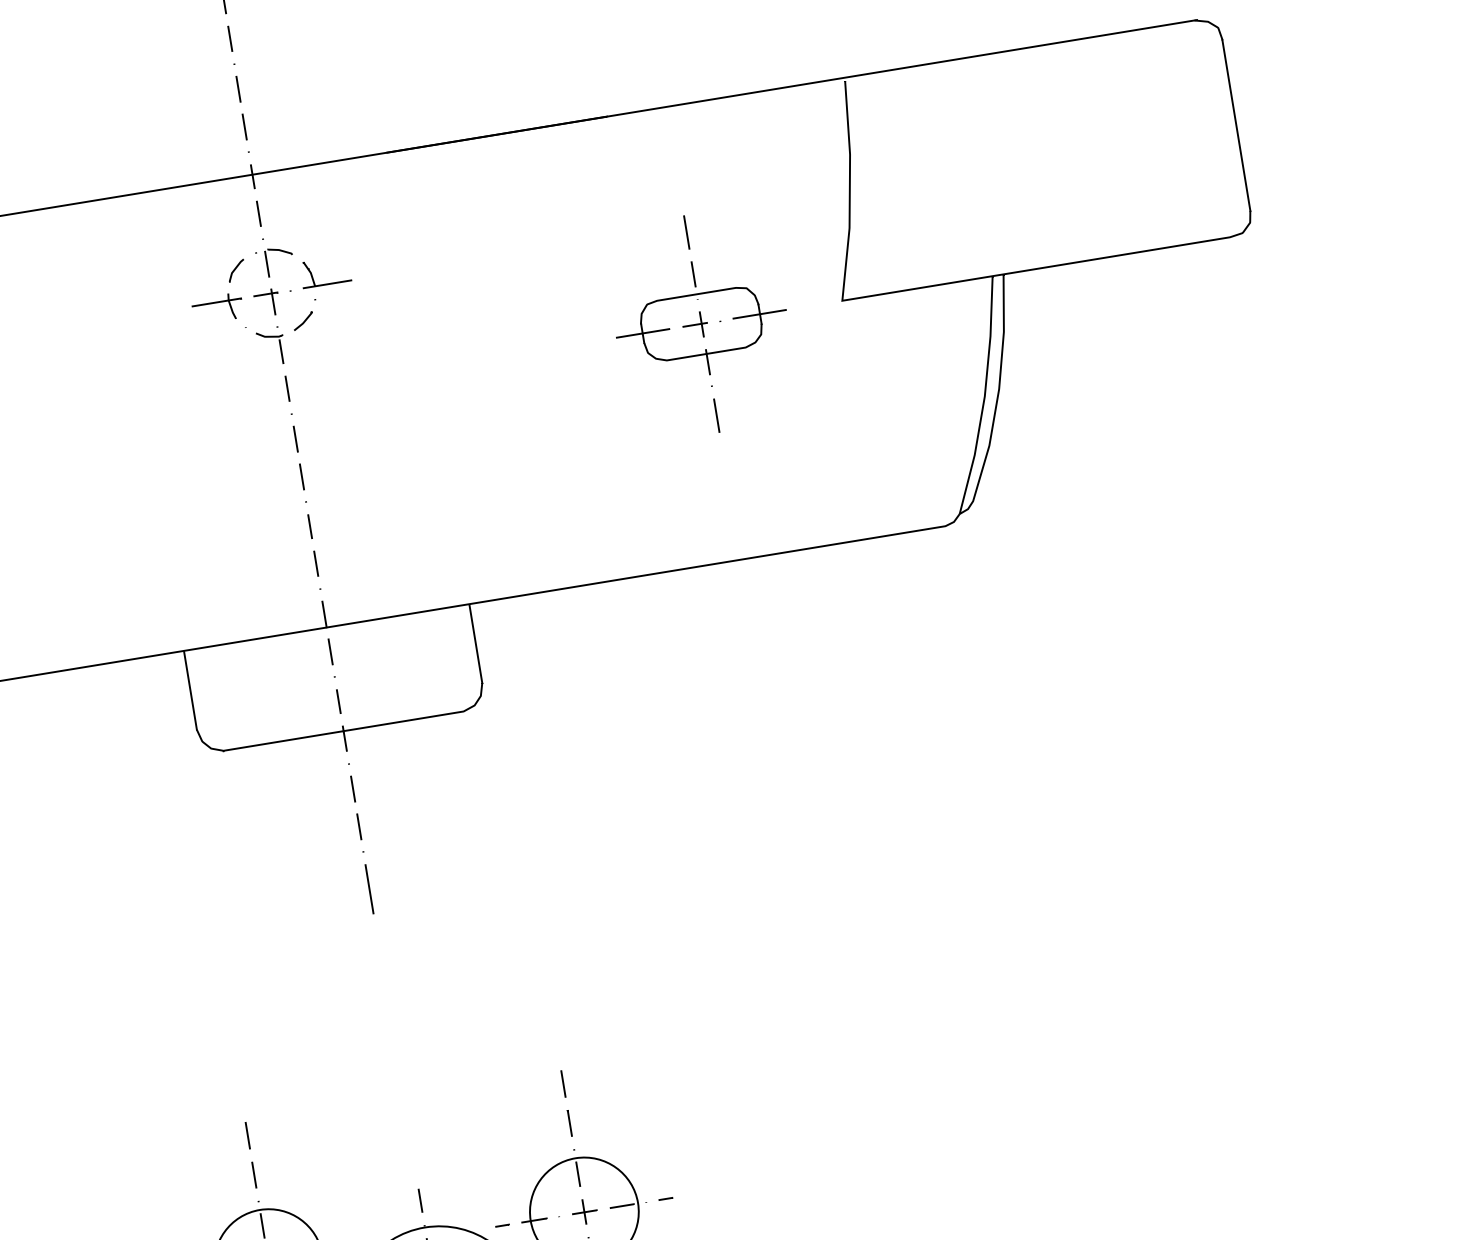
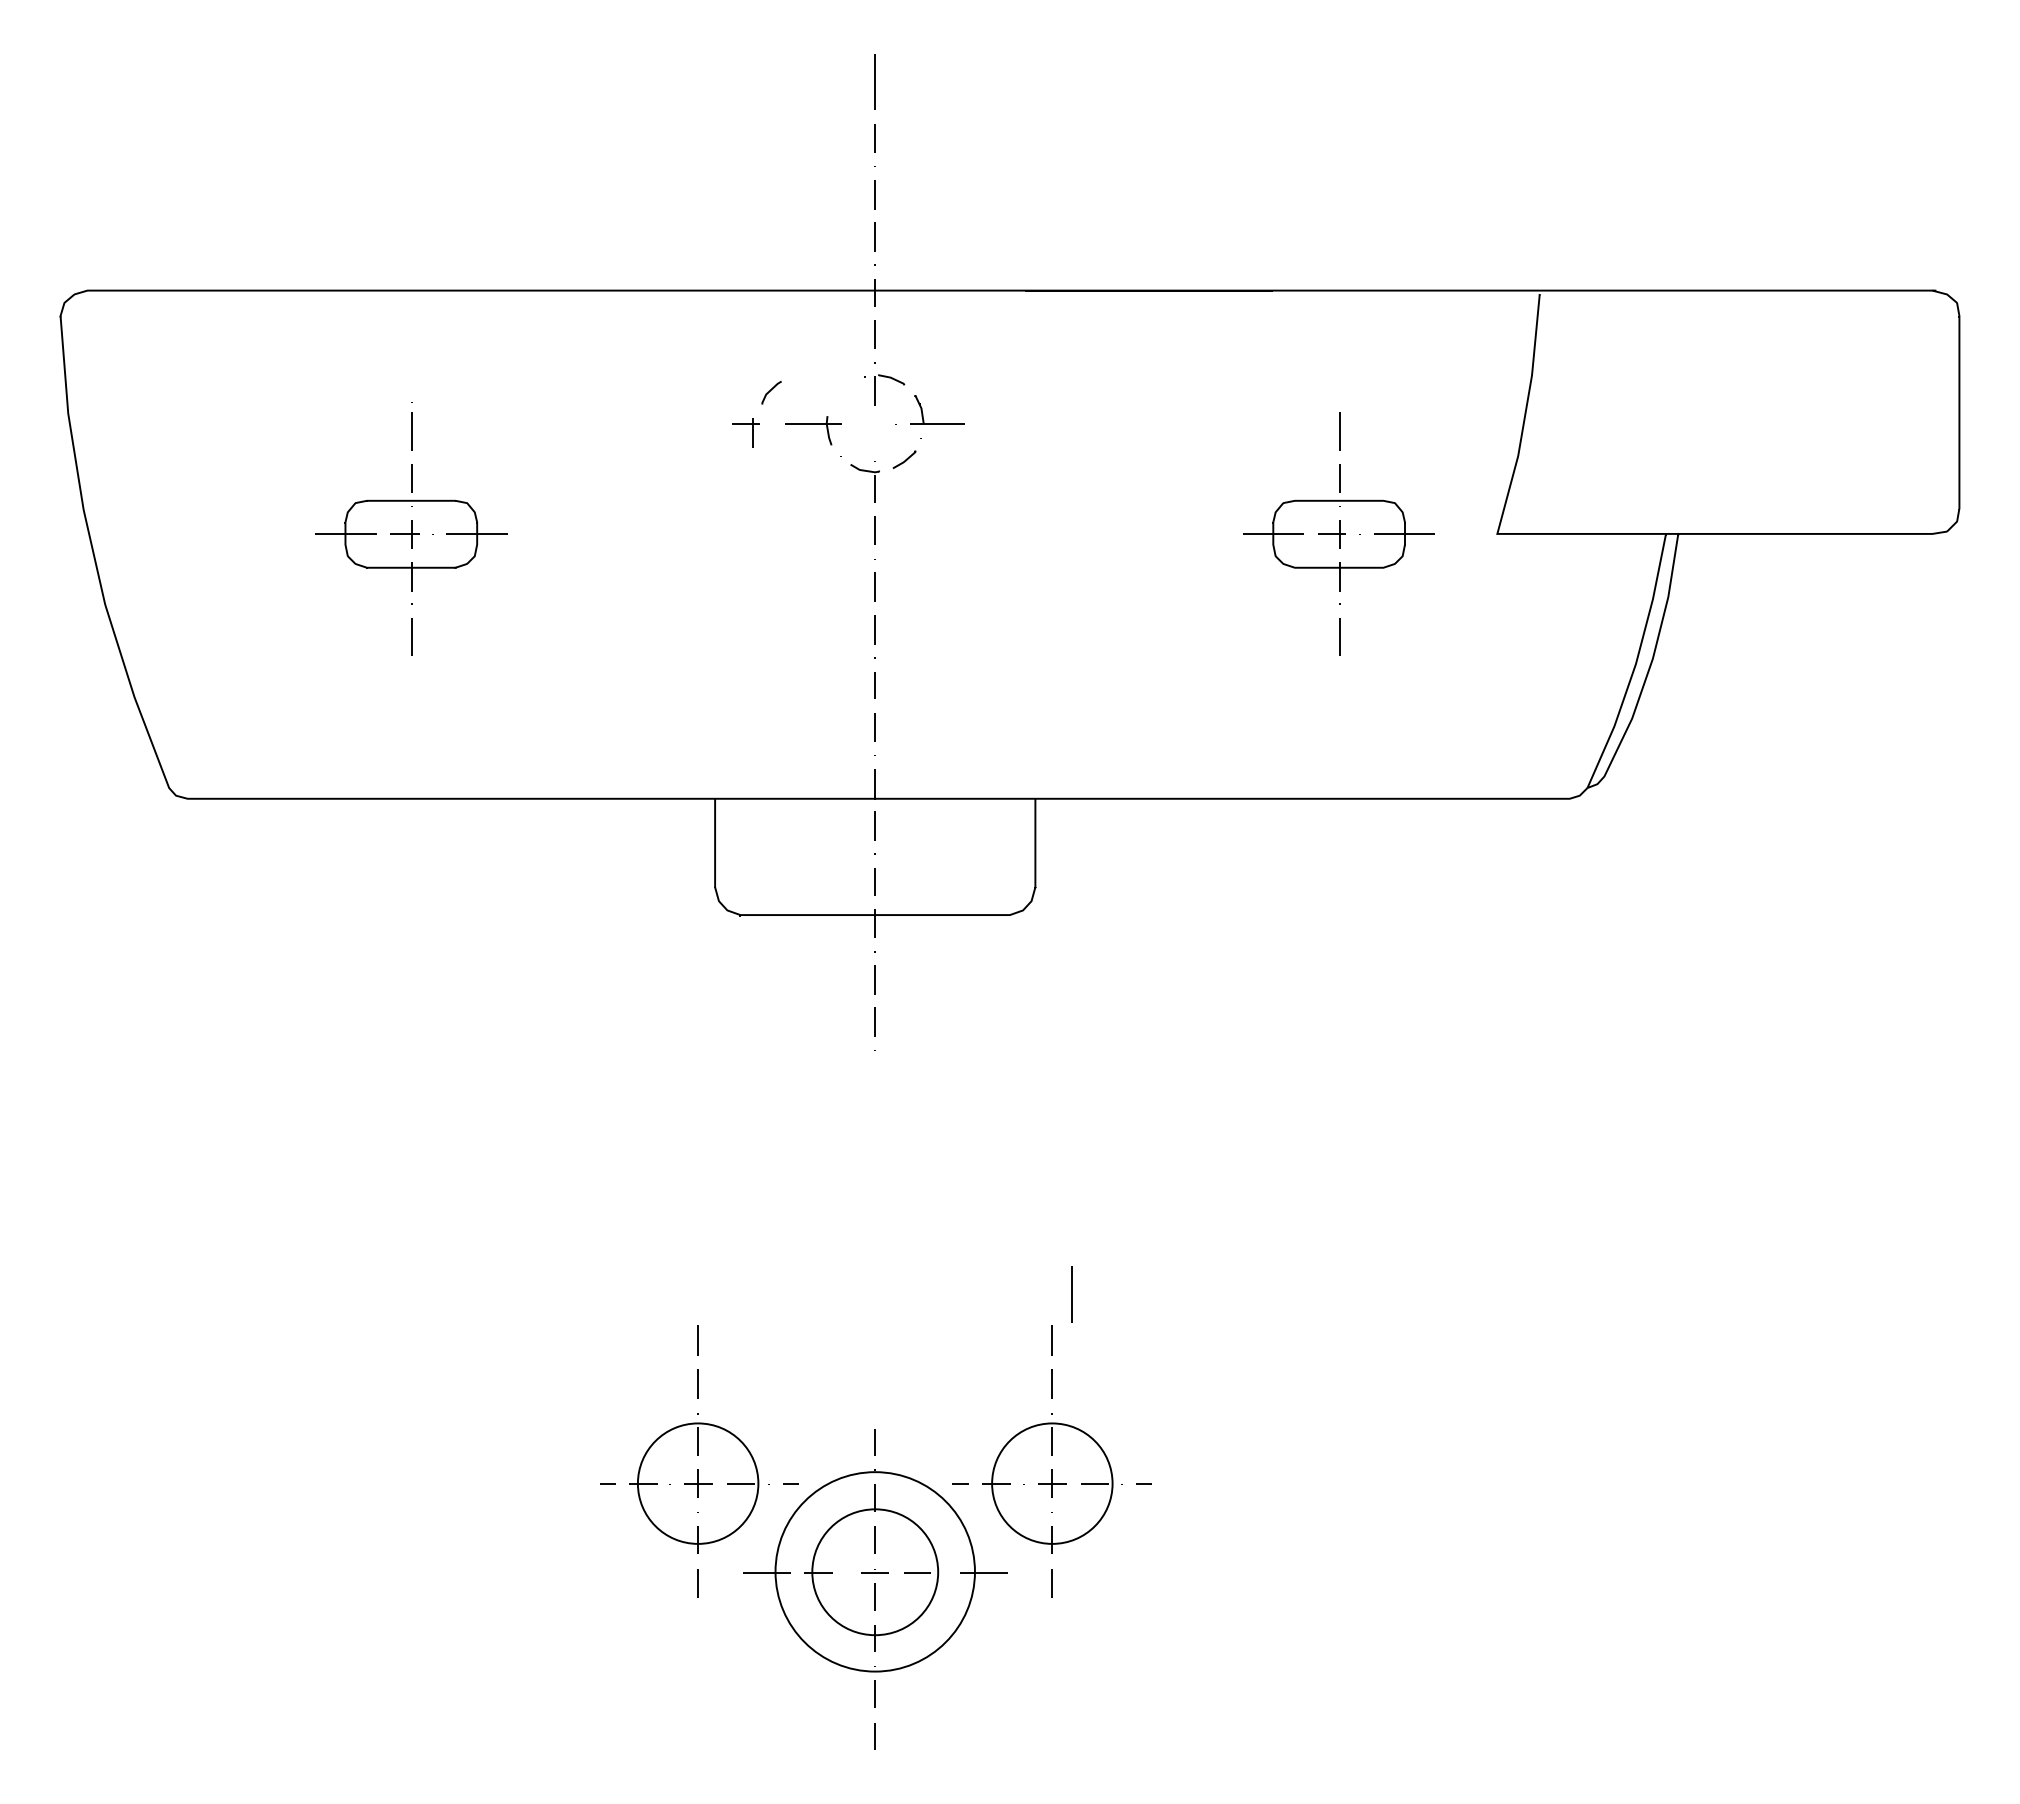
curve: (235, 269) -> (770, 391), moved
part: (272, 301) -> (752, 432), moved
line: (368, 889) -> (1071, 1294), moved

